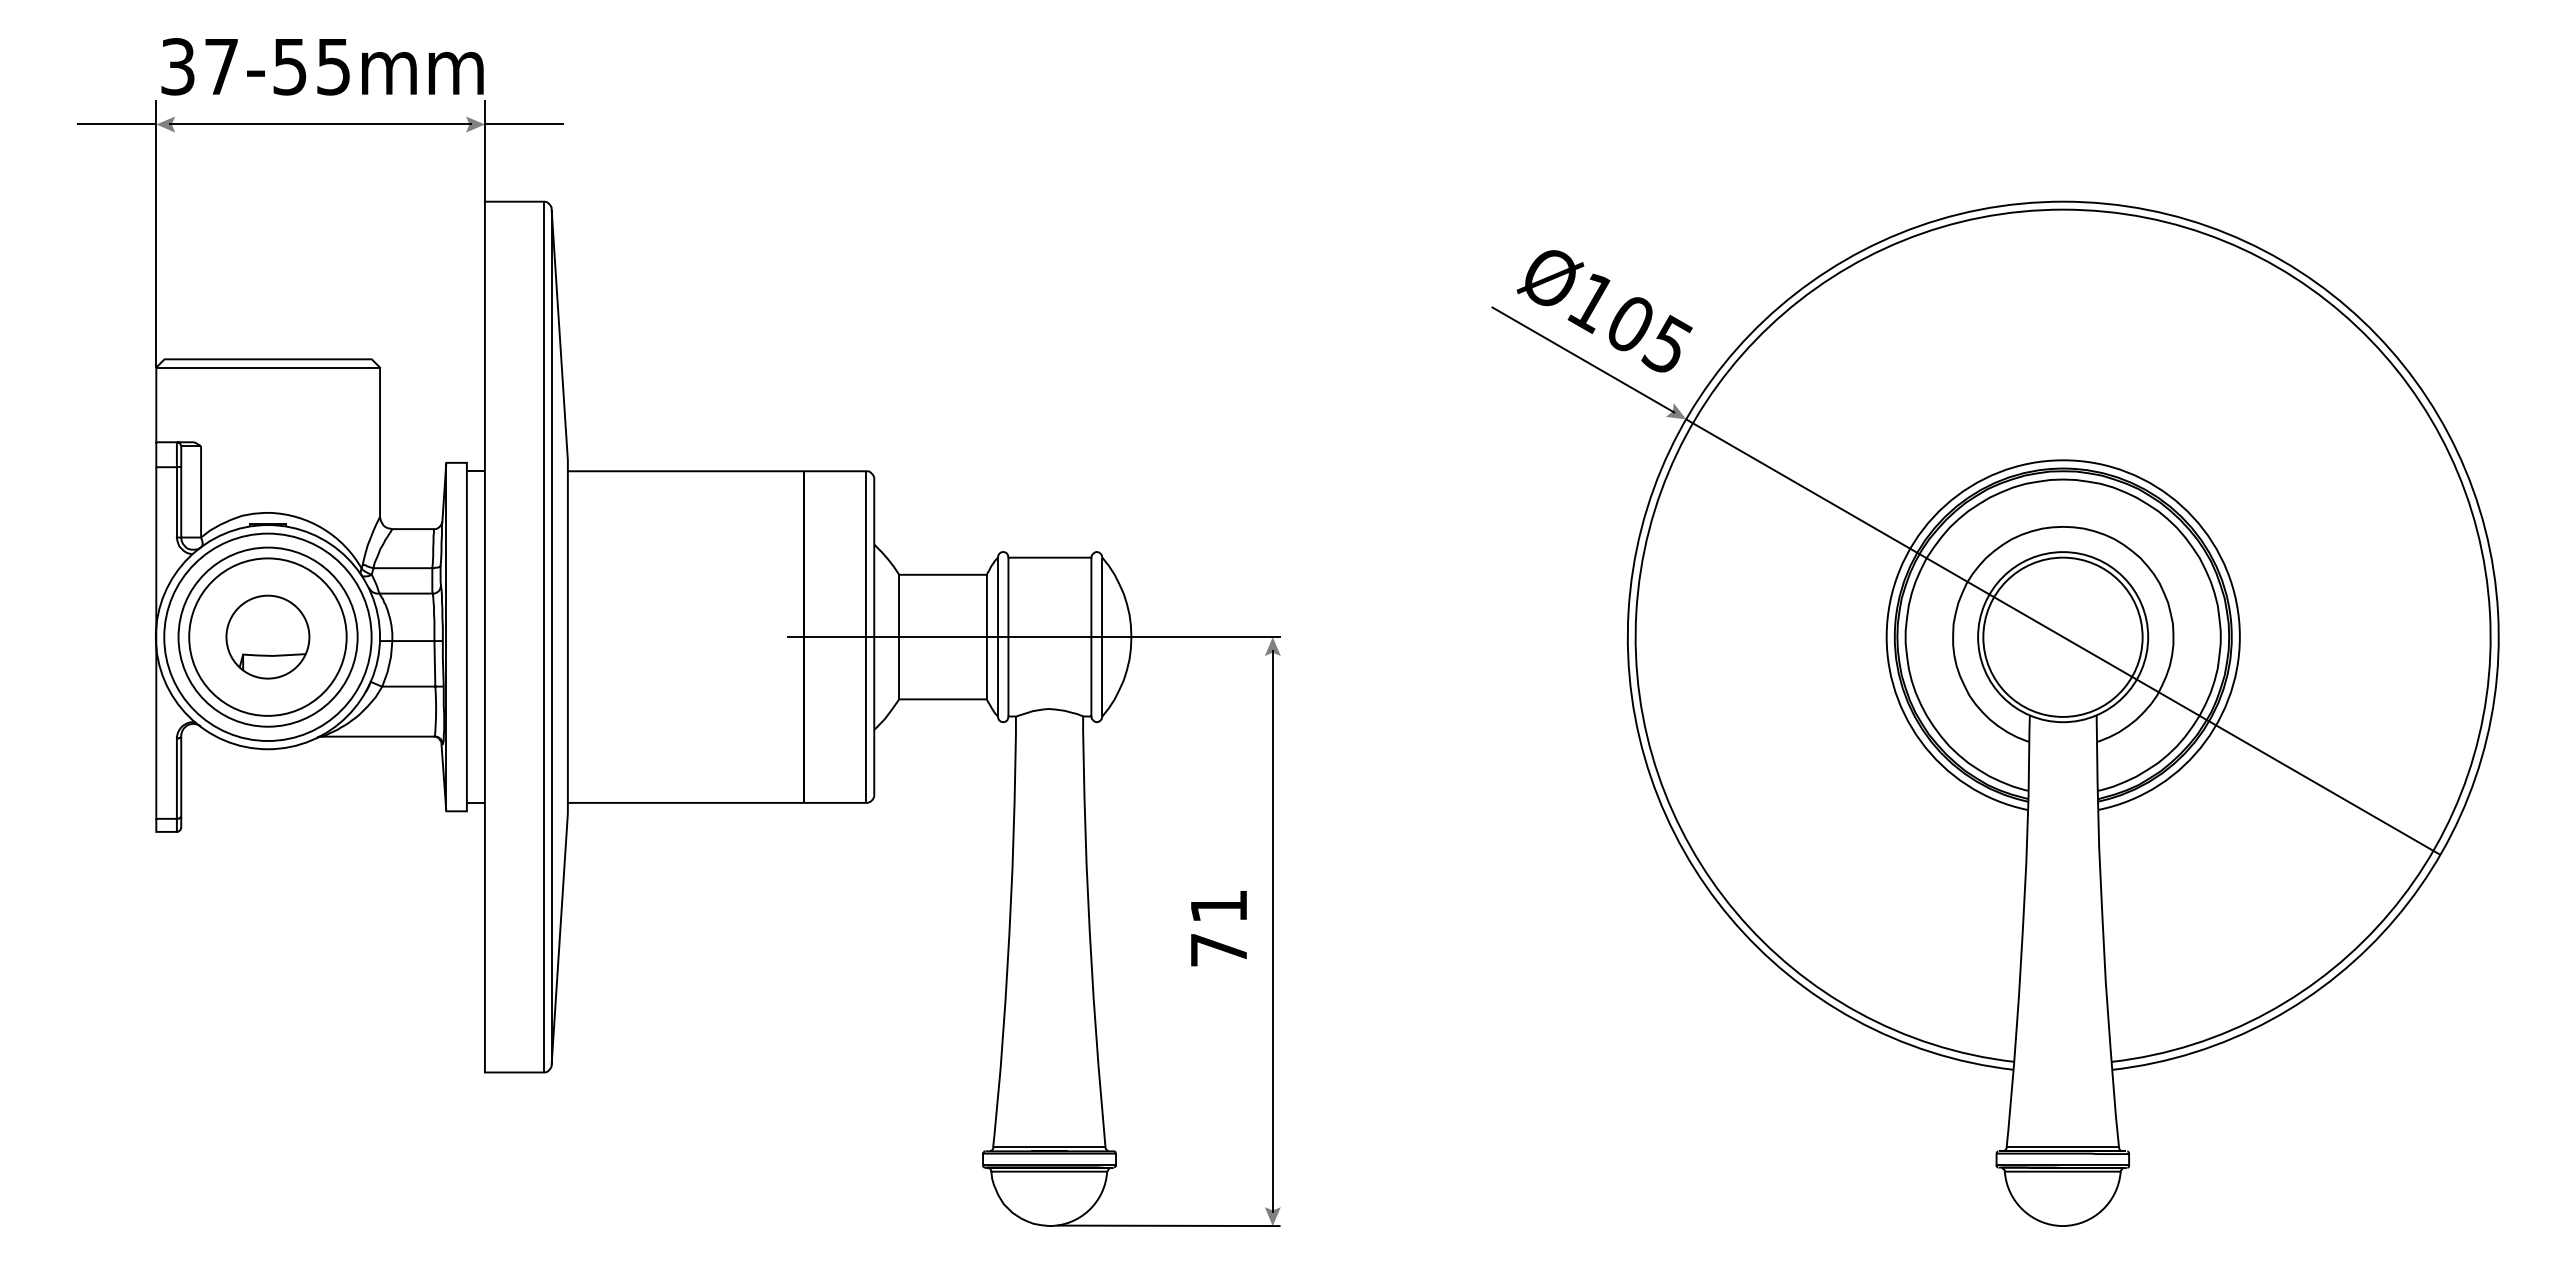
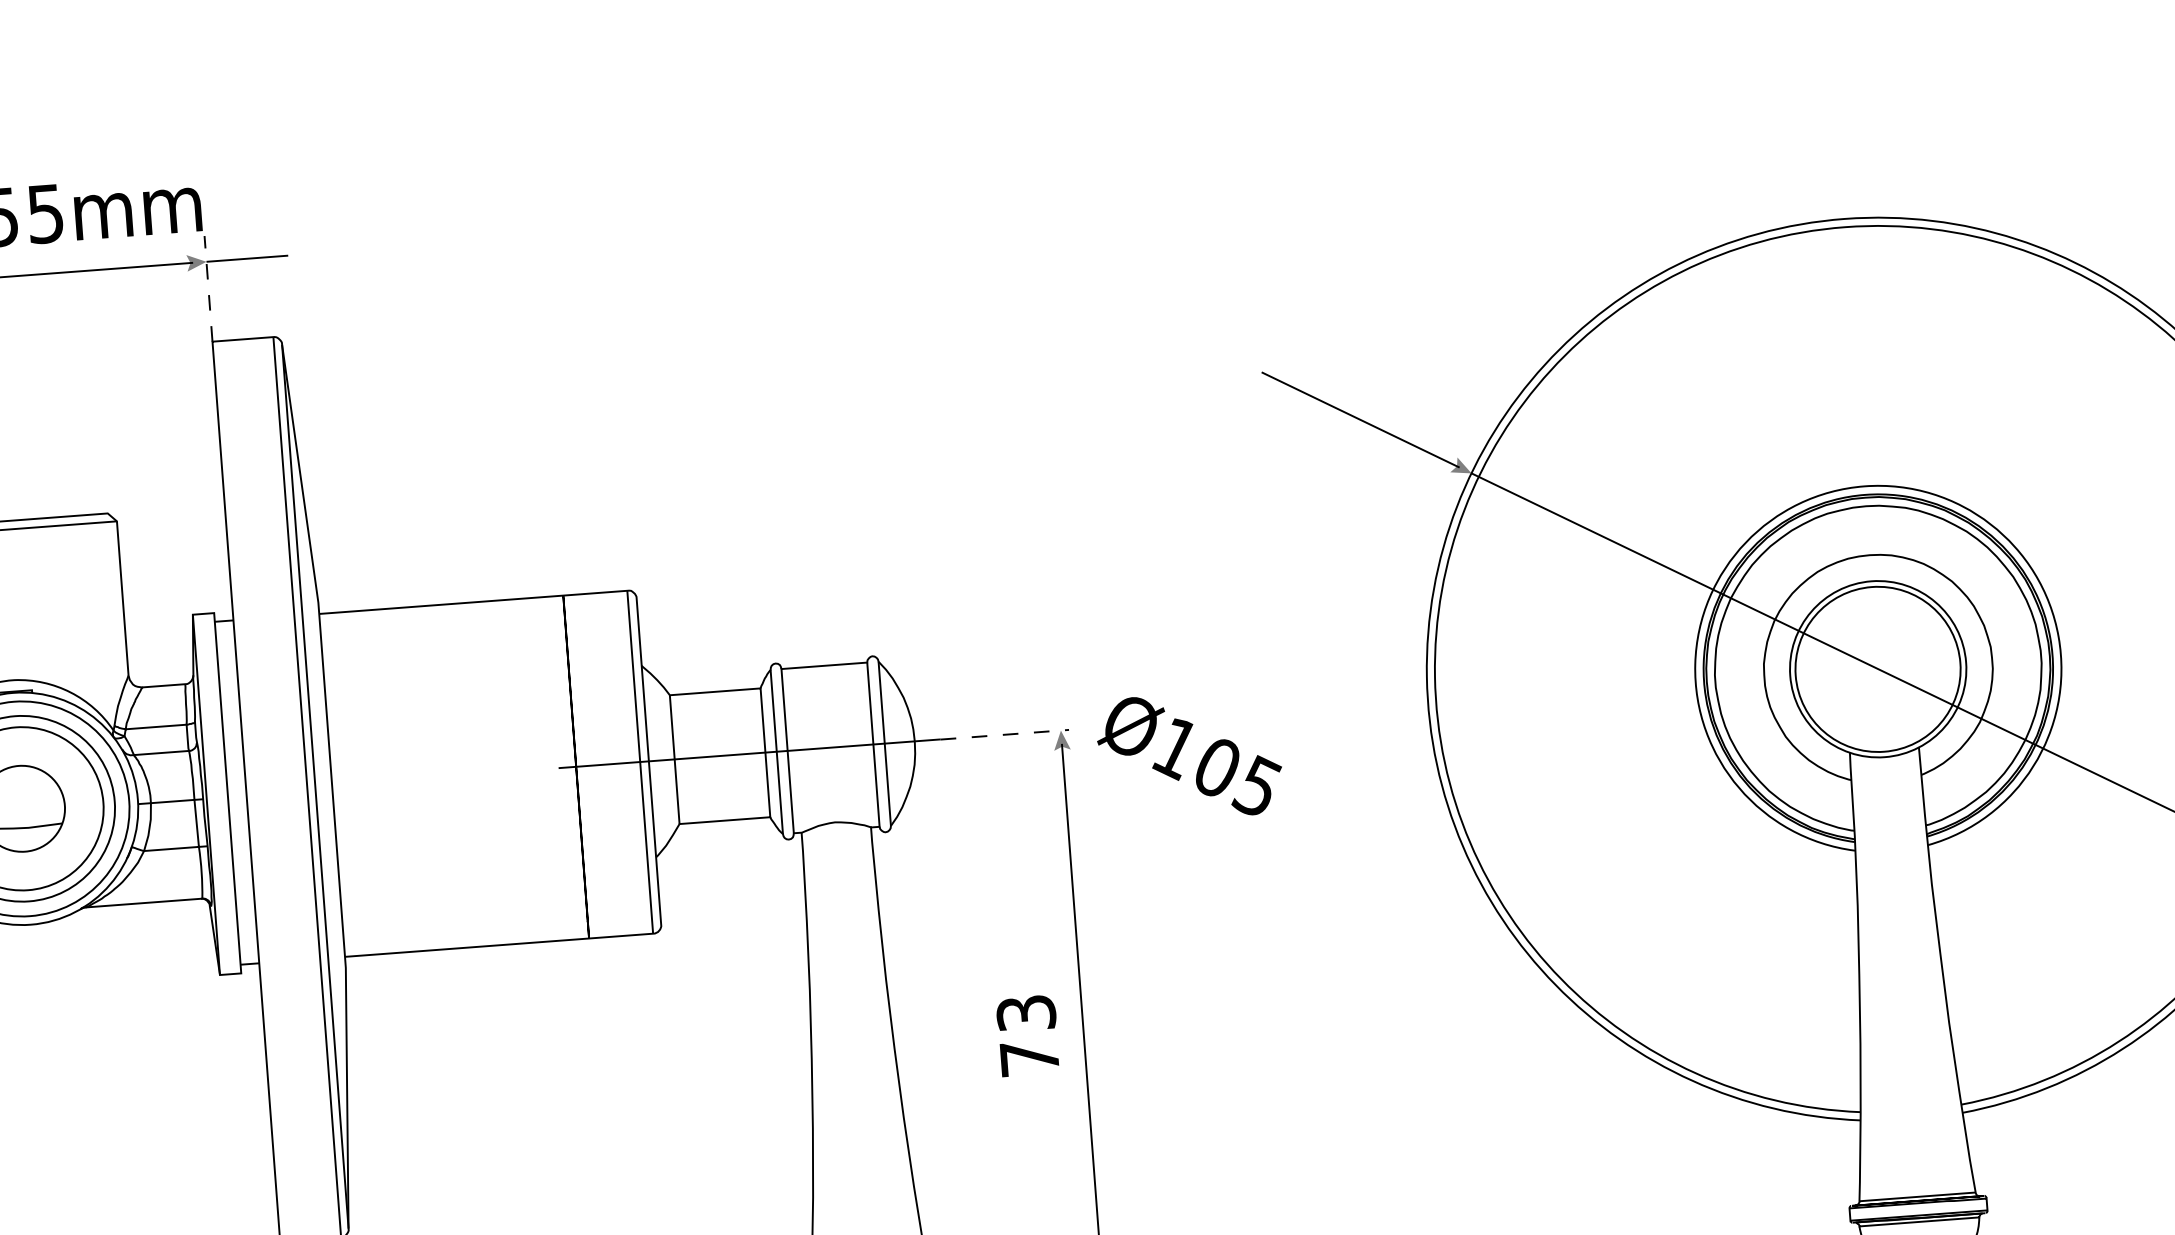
line: (484, 150) -> (208, 288), solid -> dashed
text: (1604, 311) -> (1189, 756), moved
line: (1219, 637) -> (1005, 735), solid -> dashed
text: (1218, 906) -> (1025, 1013), 71 -> 73

